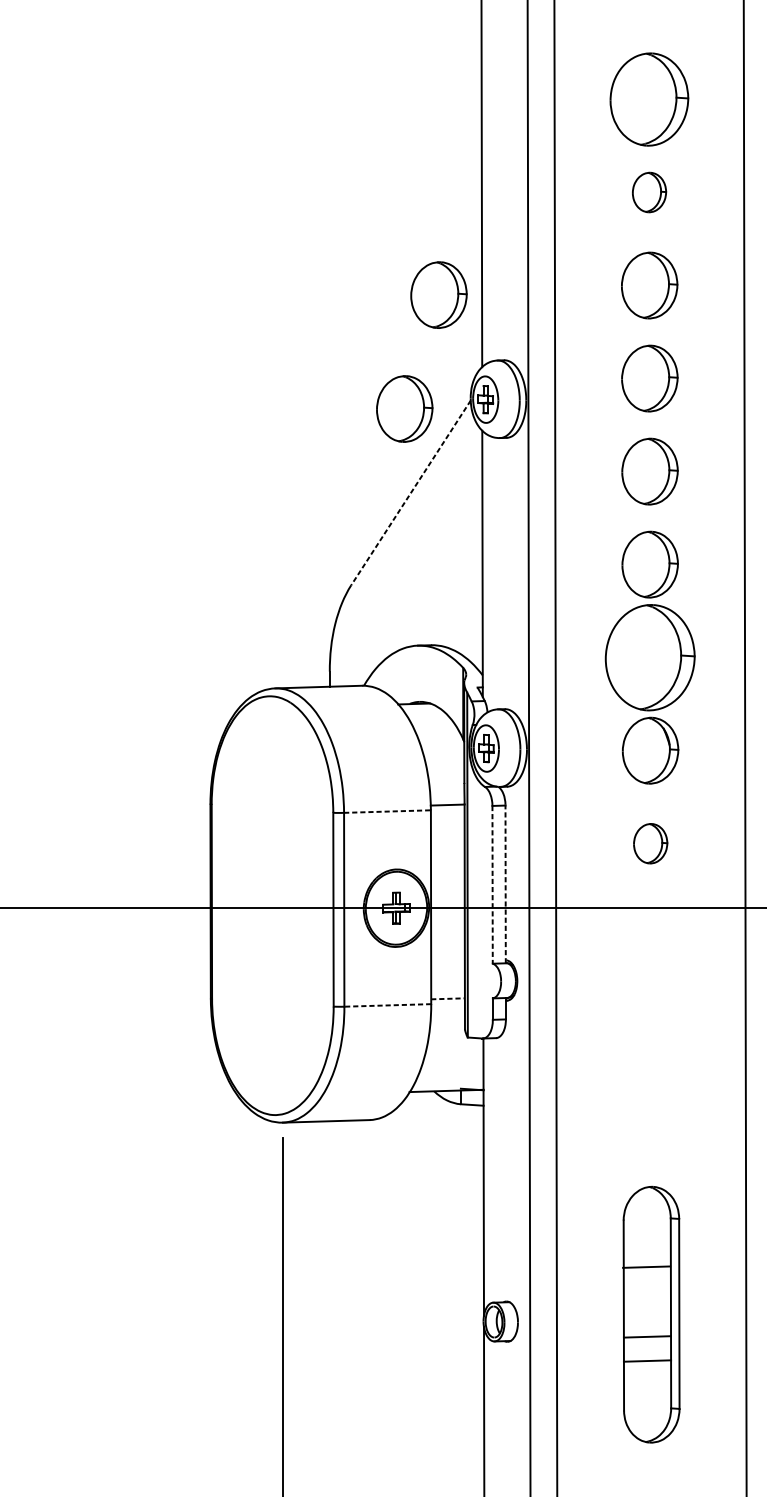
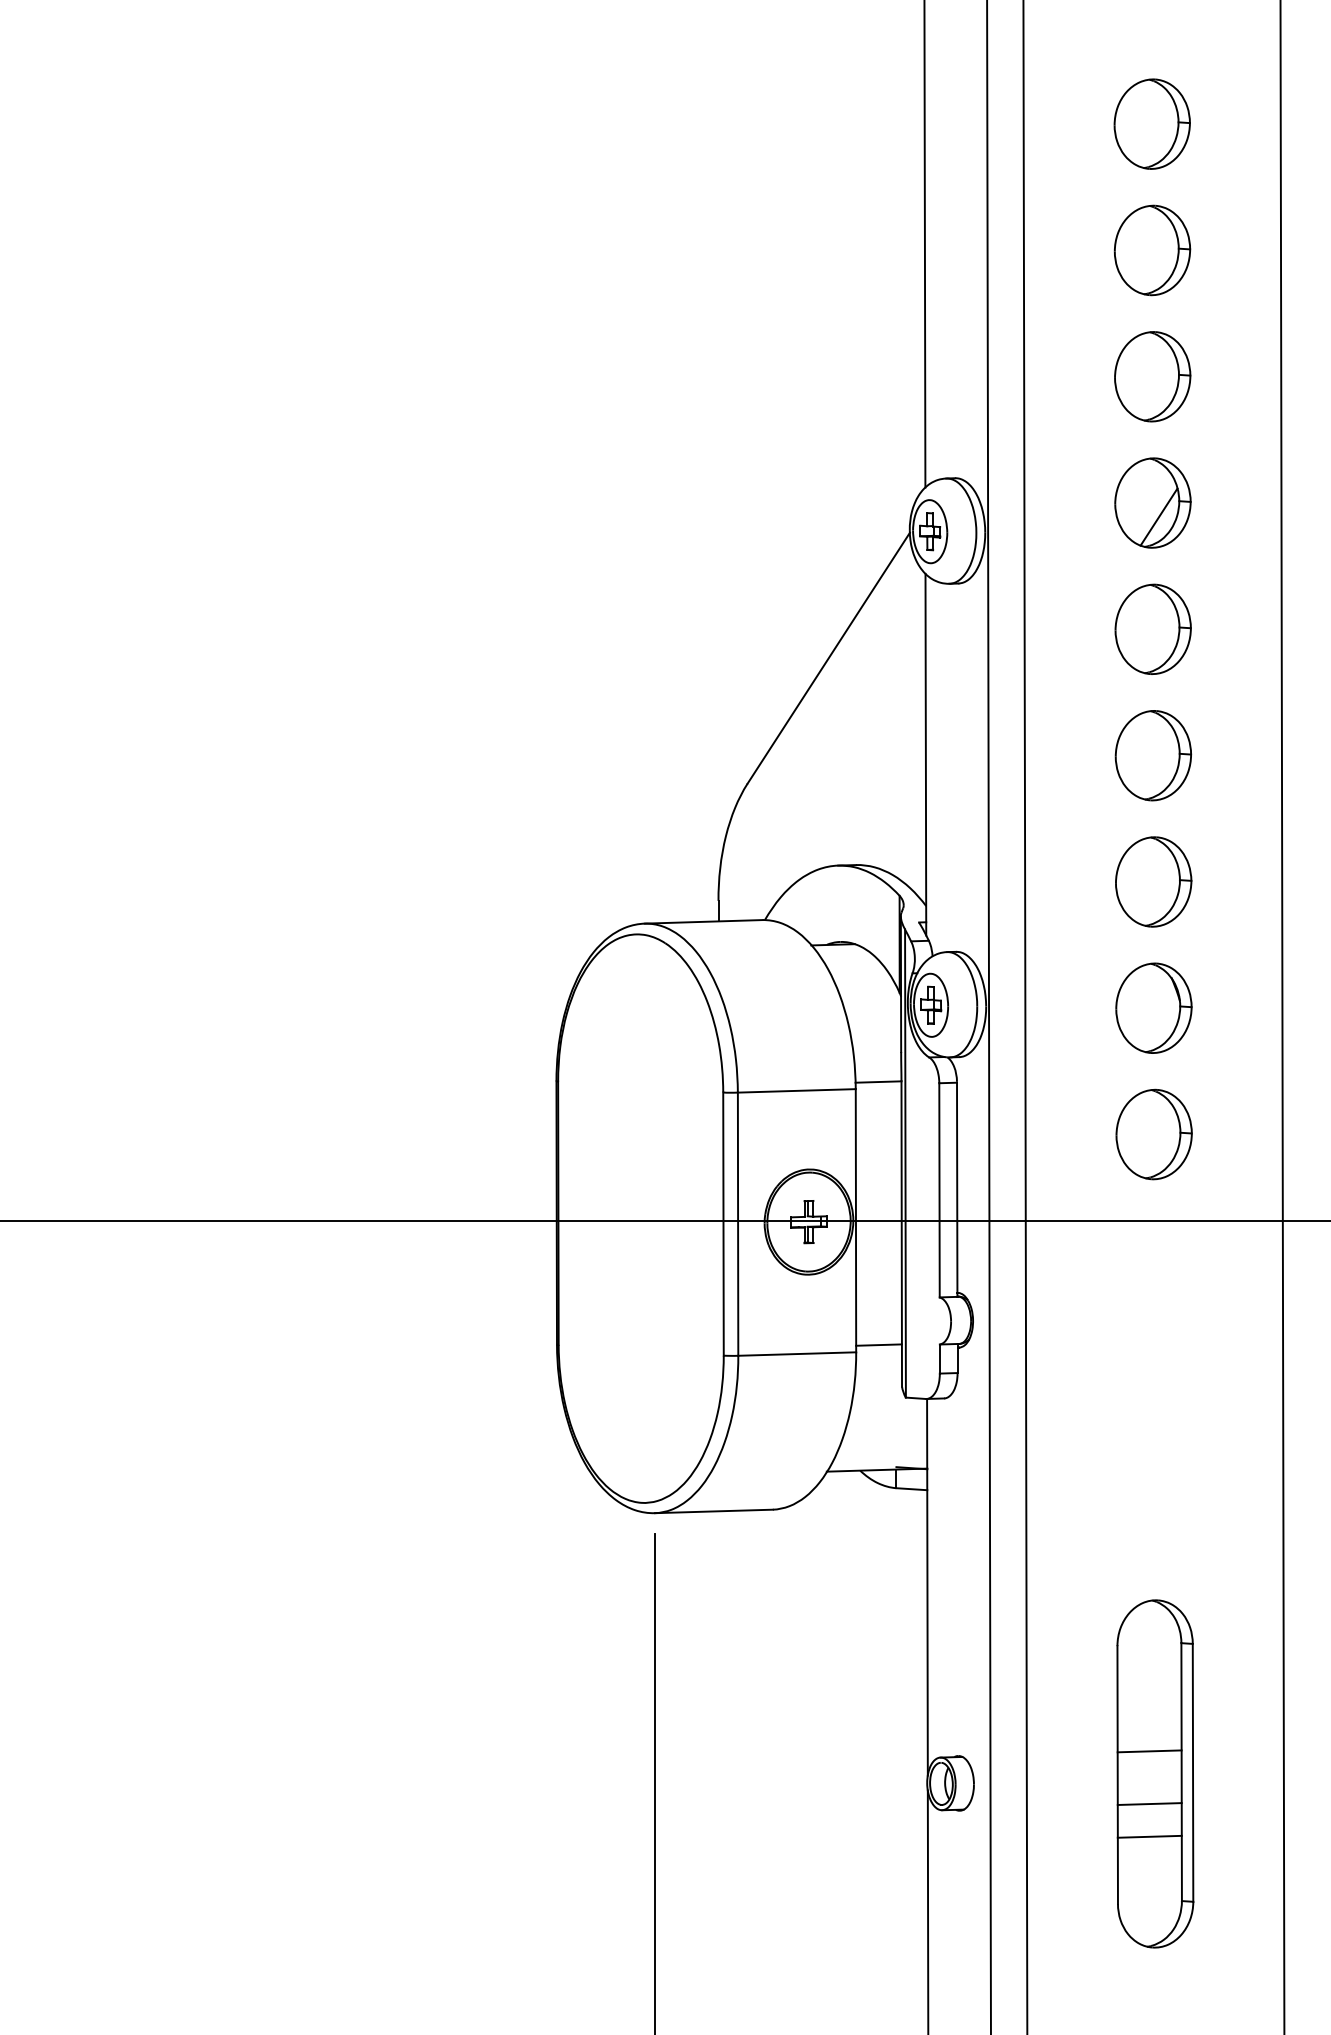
part: (648, 99) -> (1151, 123), size x0.71
part: (649, 192) -> (1152, 250), size x1.67
part: (438, 294) -> (866, 389), removed
line: (653, 388) -> (1158, 516), added
part: (404, 408) -> (819, 543), removed
line: (410, 493) -> (828, 658), dashed -> solid
part: (650, 657) -> (1153, 881), size x0.62
line: (387, 811) -> (796, 1090), dashed -> solid
part: (650, 843) -> (1153, 1134), size x1.67
line: (492, 884) -> (939, 1190), dashed -> solid
line: (505, 884) -> (957, 1189), dashed -> solid
line: (447, 999) -> (878, 1345), dashed -> solid
line: (388, 1005) -> (797, 1354), dashed -> solid
line: (646, 1267) -> (1149, 1751), moved

